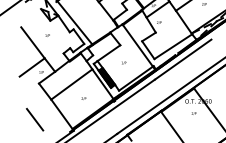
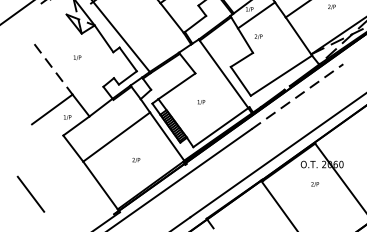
line: (33, 43) -> (54, 70), solid -> dashed
line: (183, 59) -> (297, 96), solid -> dashed
line: (35, 119) -> (31, 193), moved

